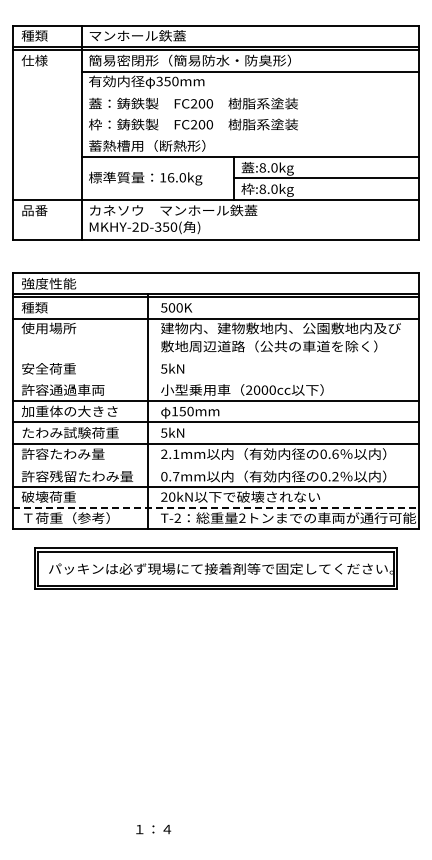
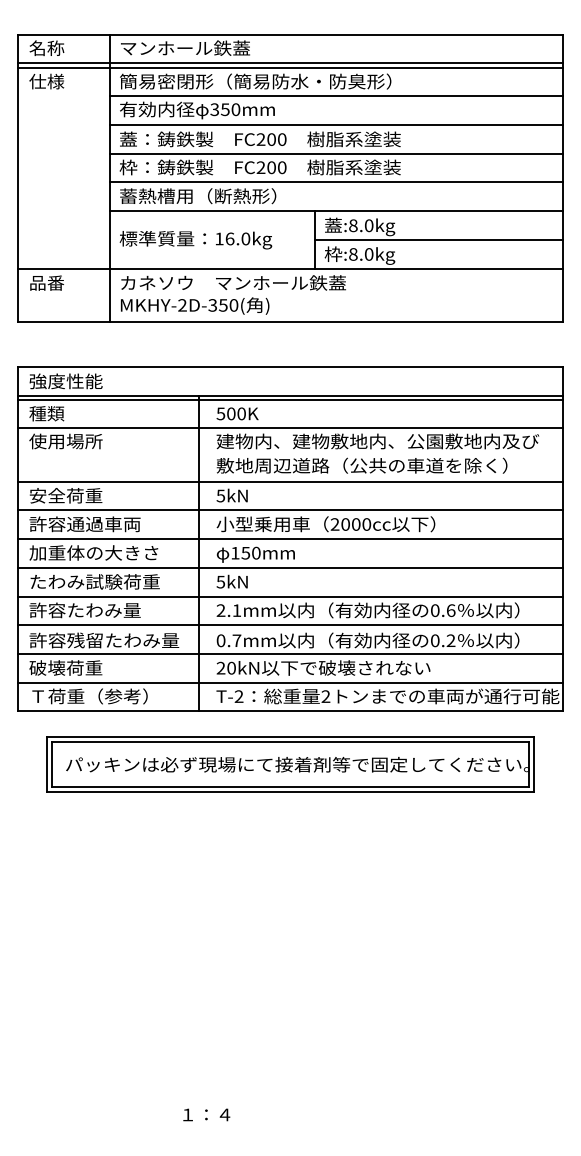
text: (34, 35) -> (46, 47), 種類 -> 名称
line: (249, 92) -> (335, 124), added
line: (249, 114) -> (335, 153), added
line: (249, 135) -> (335, 182), added
line: (215, 358) -> (289, 481), added
line: (215, 379) -> (289, 510), added
line: (215, 465) -> (289, 625), added
line: (215, 507) -> (289, 682), dashed -> solid

